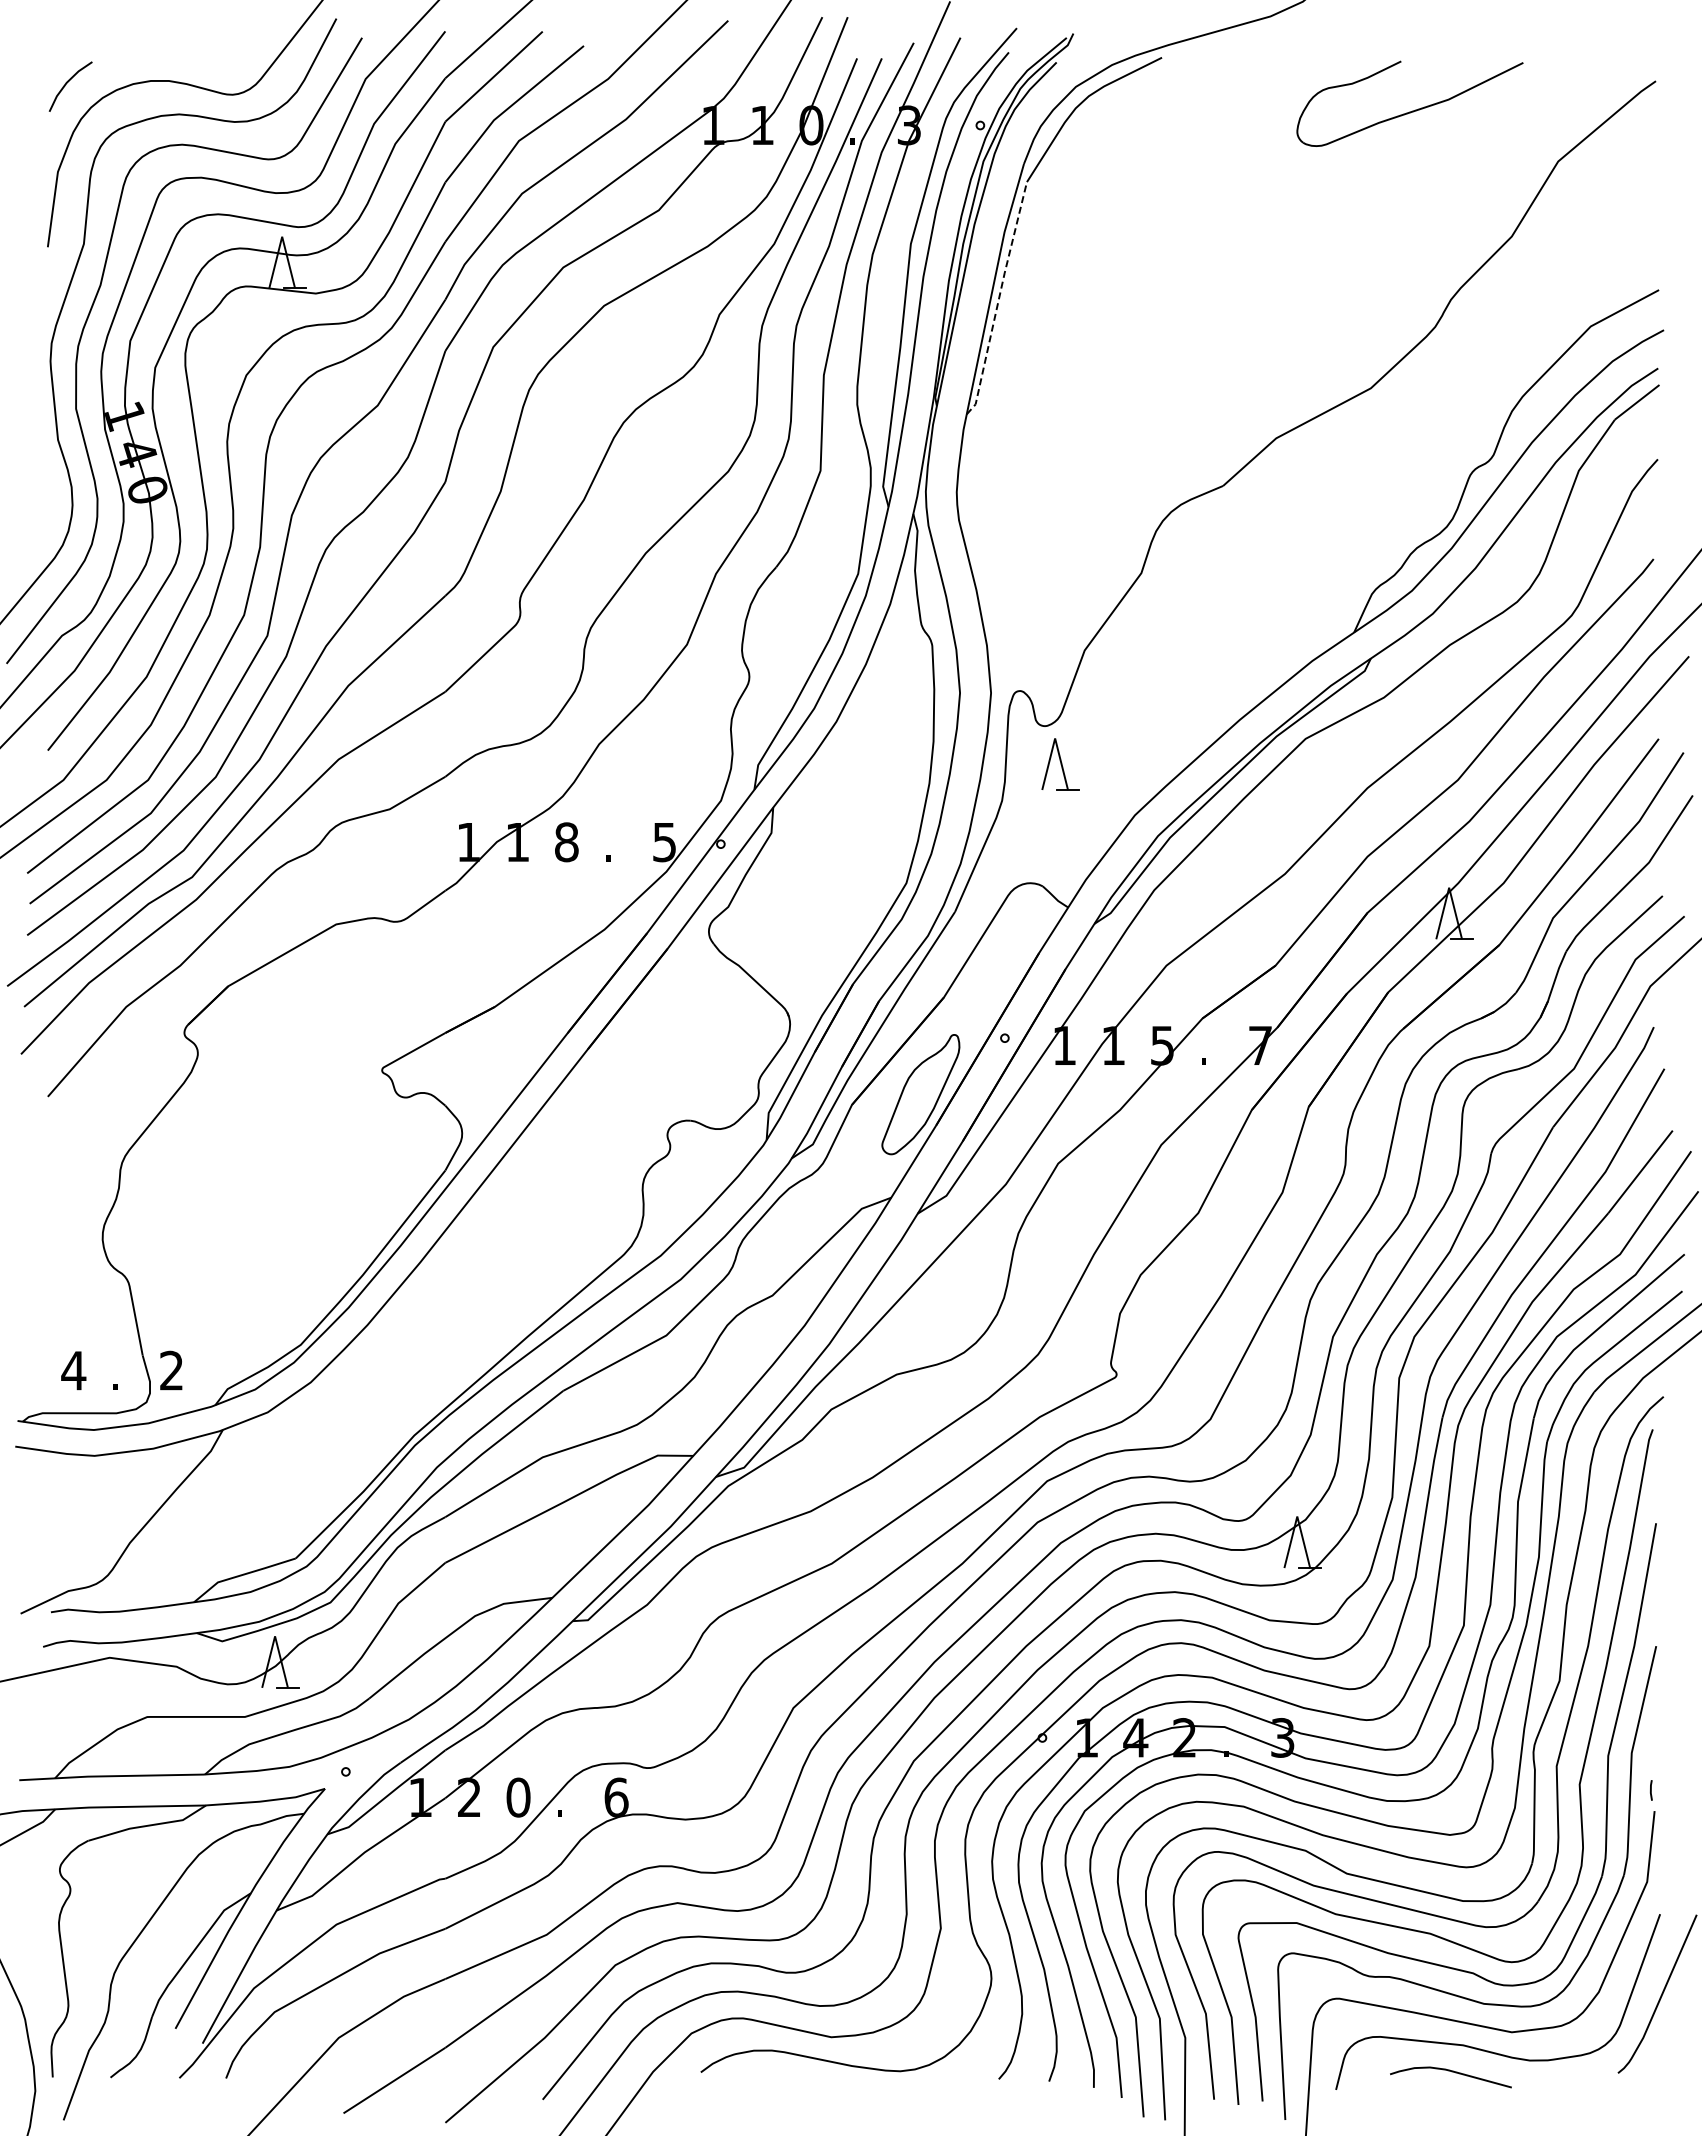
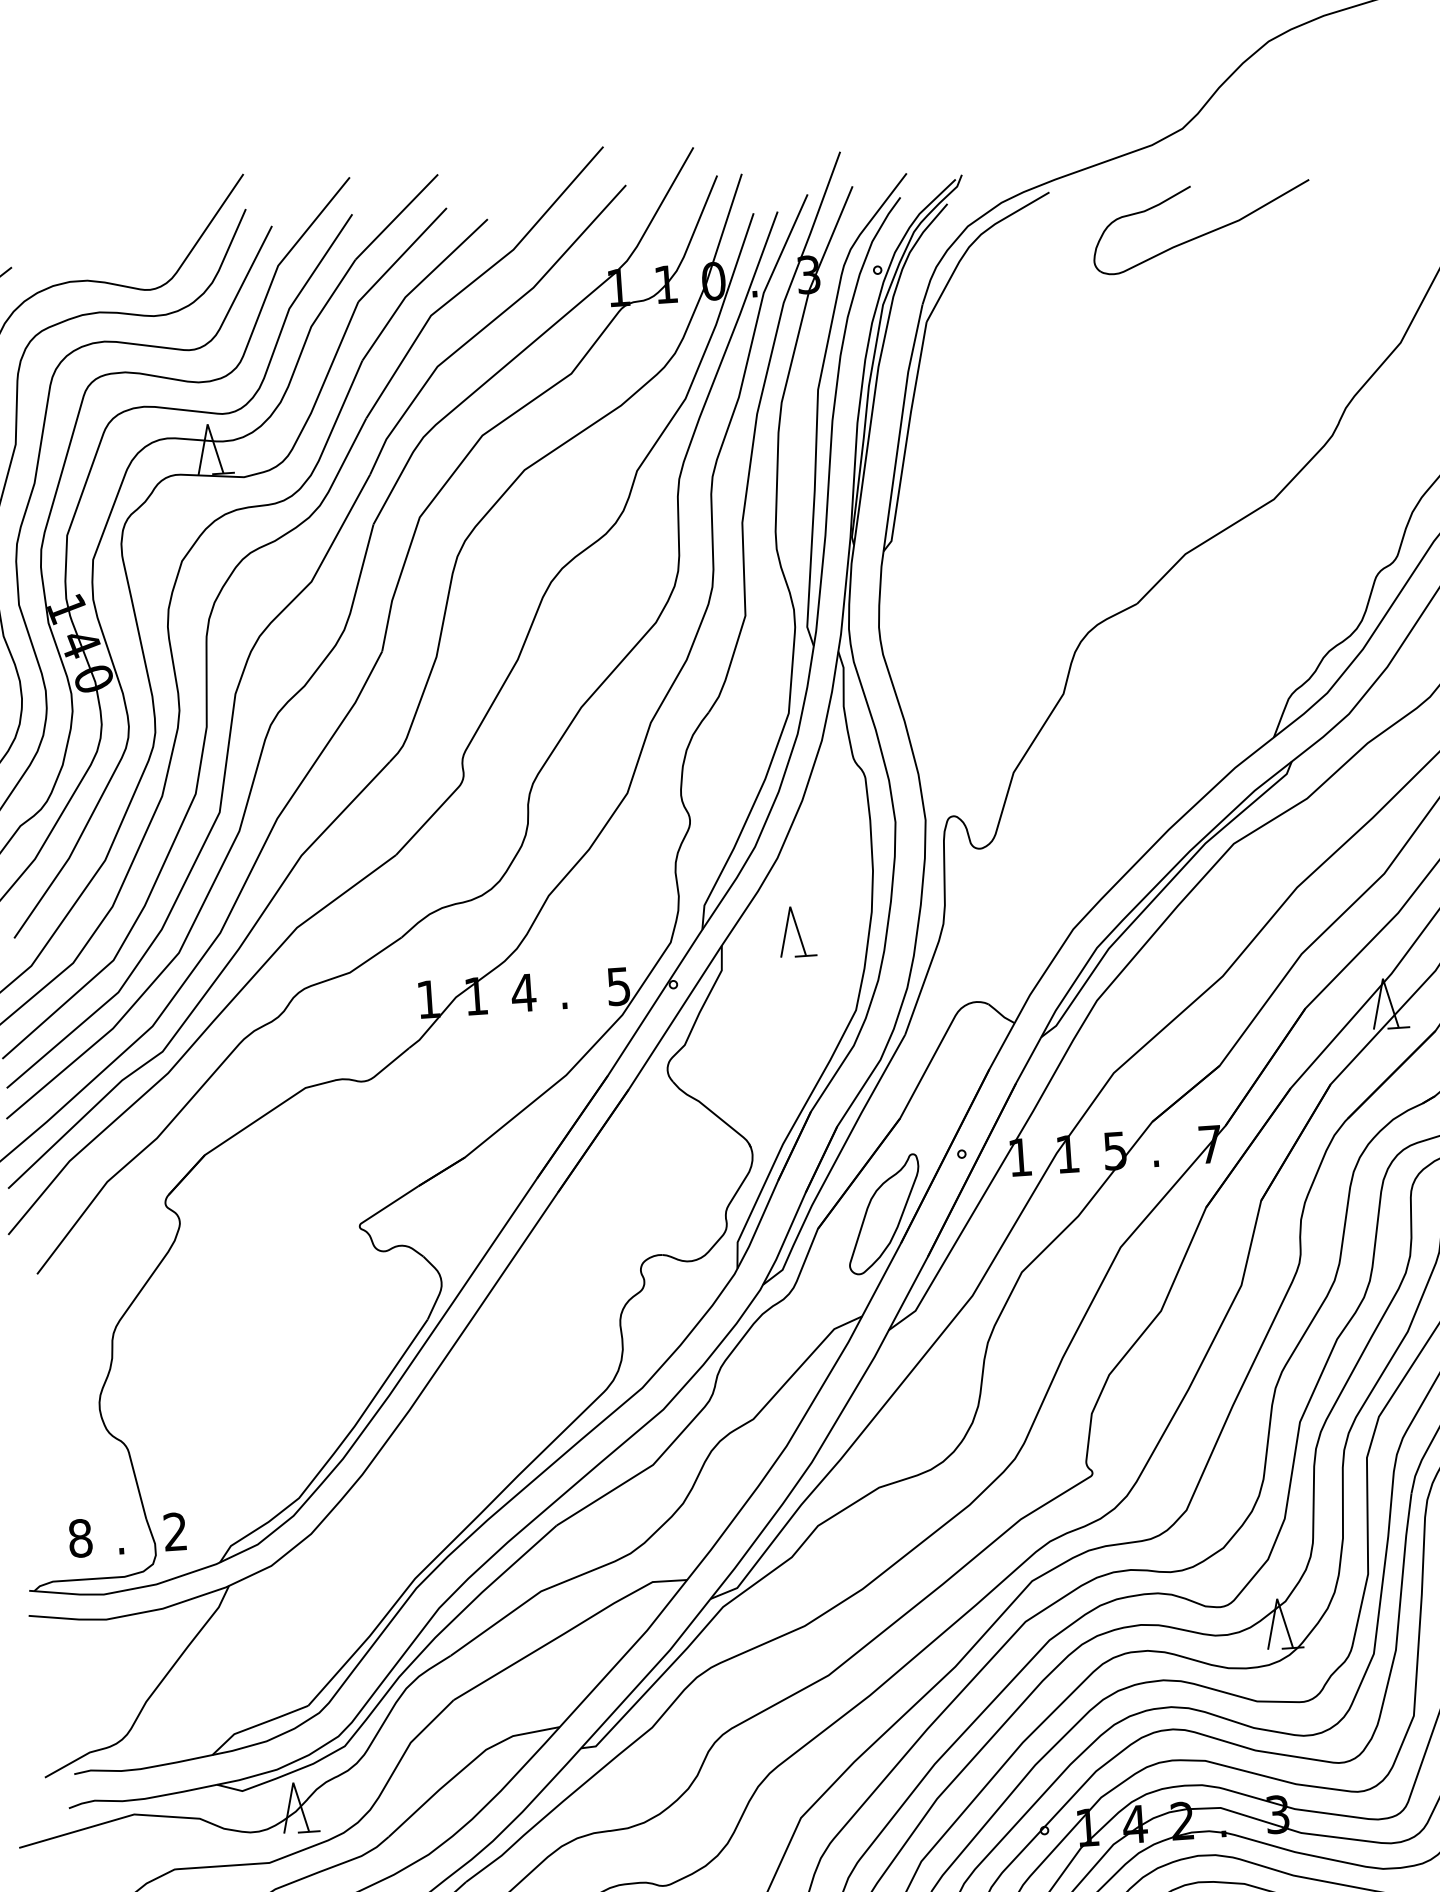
part: (1412, 110) -> (1204, 233), moved
line: (998, 299) -> (906, 437), dashed -> solid
part: (1060, 764) -> (797, 931), moved
text: (566, 842) -> (523, 993), 8 -> 4
text: (73, 1370) -> (80, 1538), 4 -> 8

